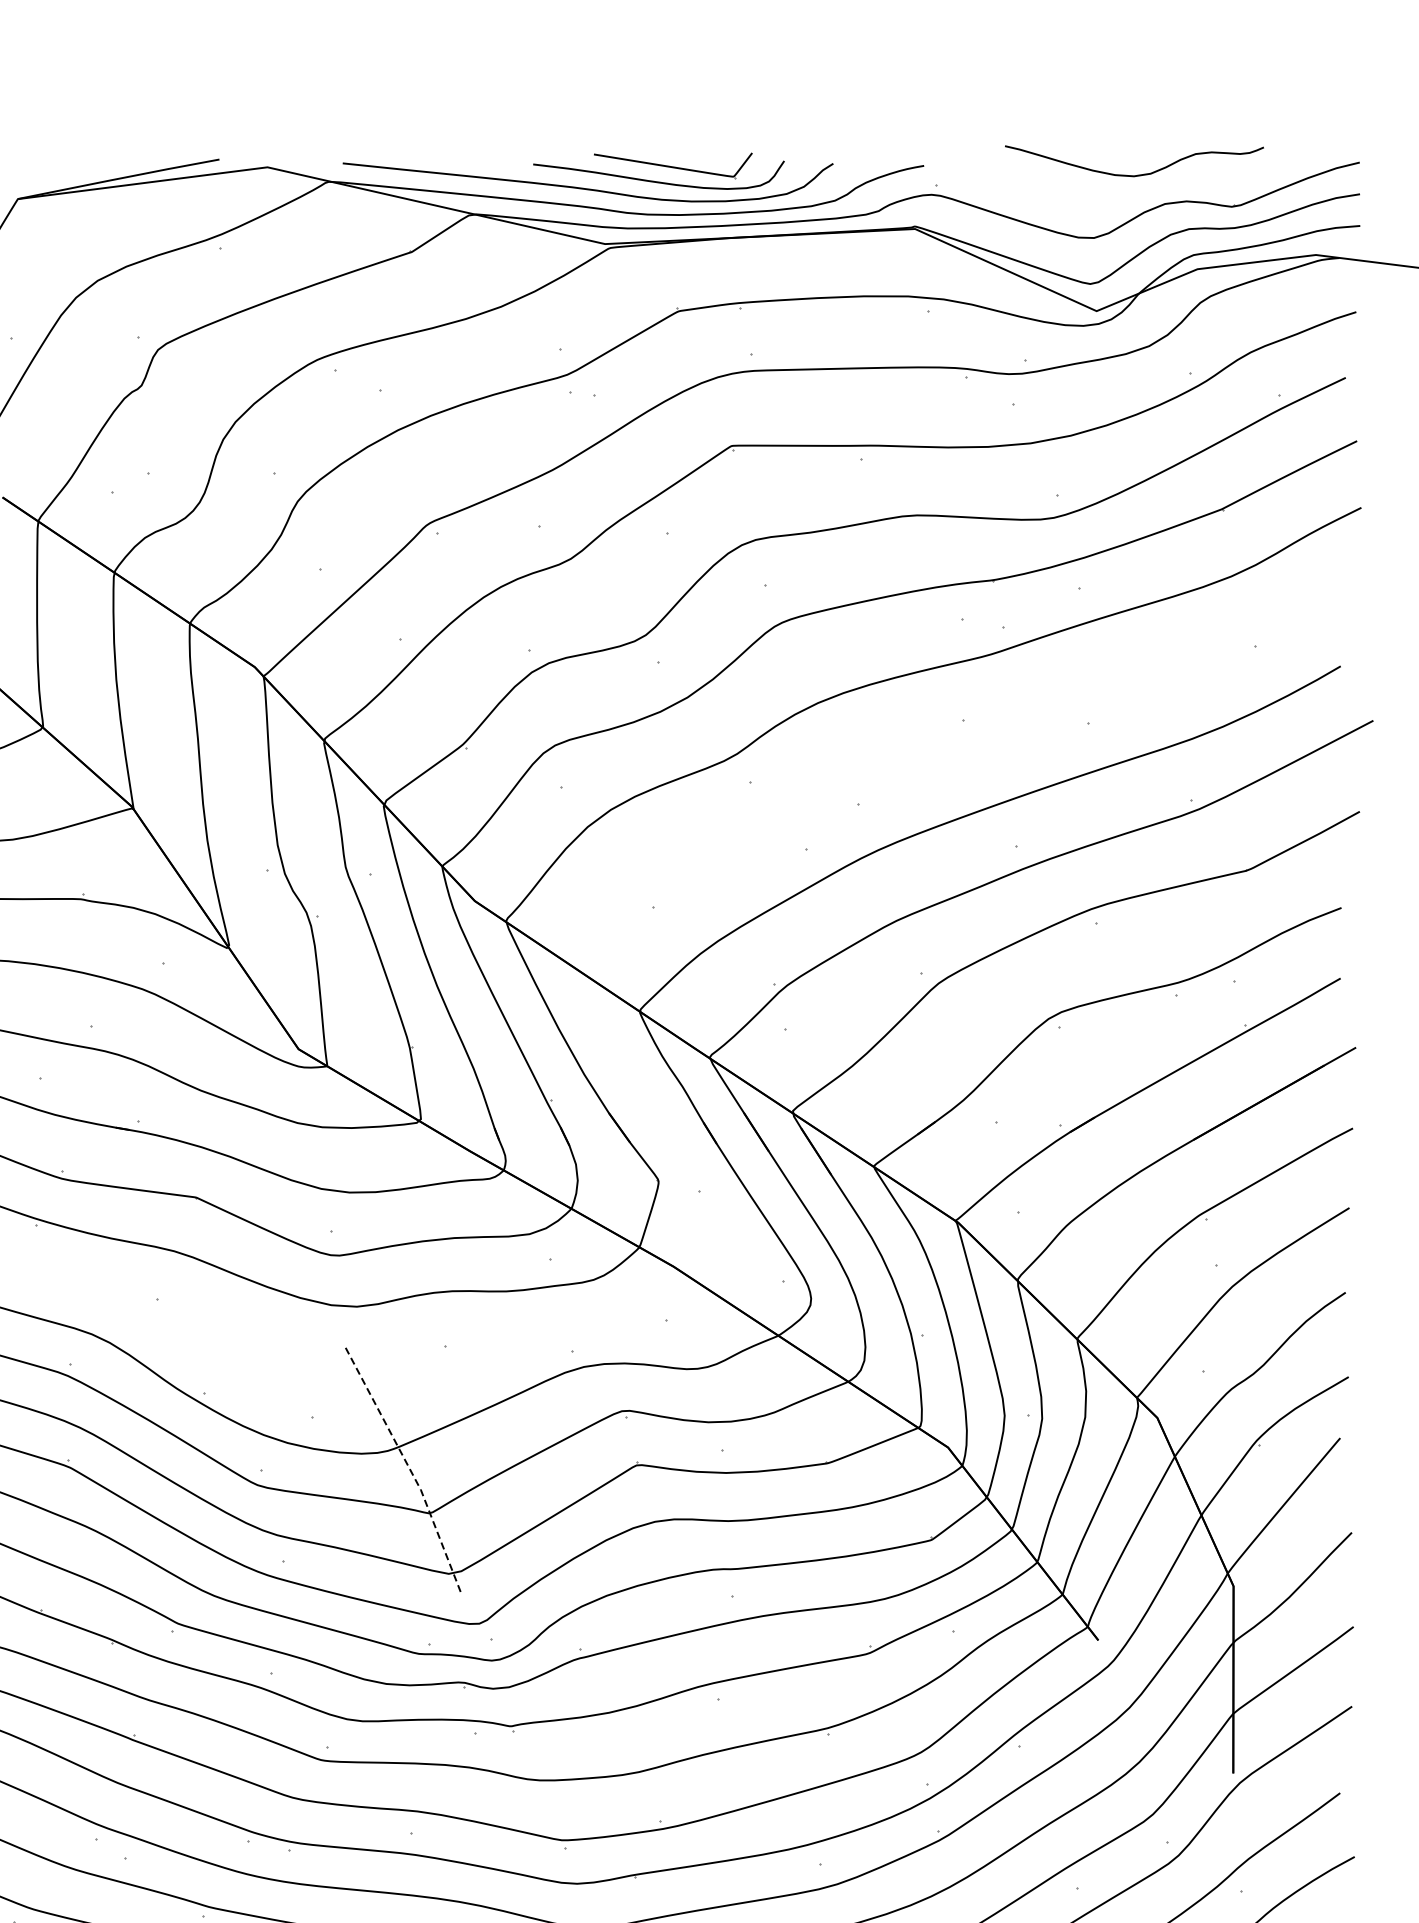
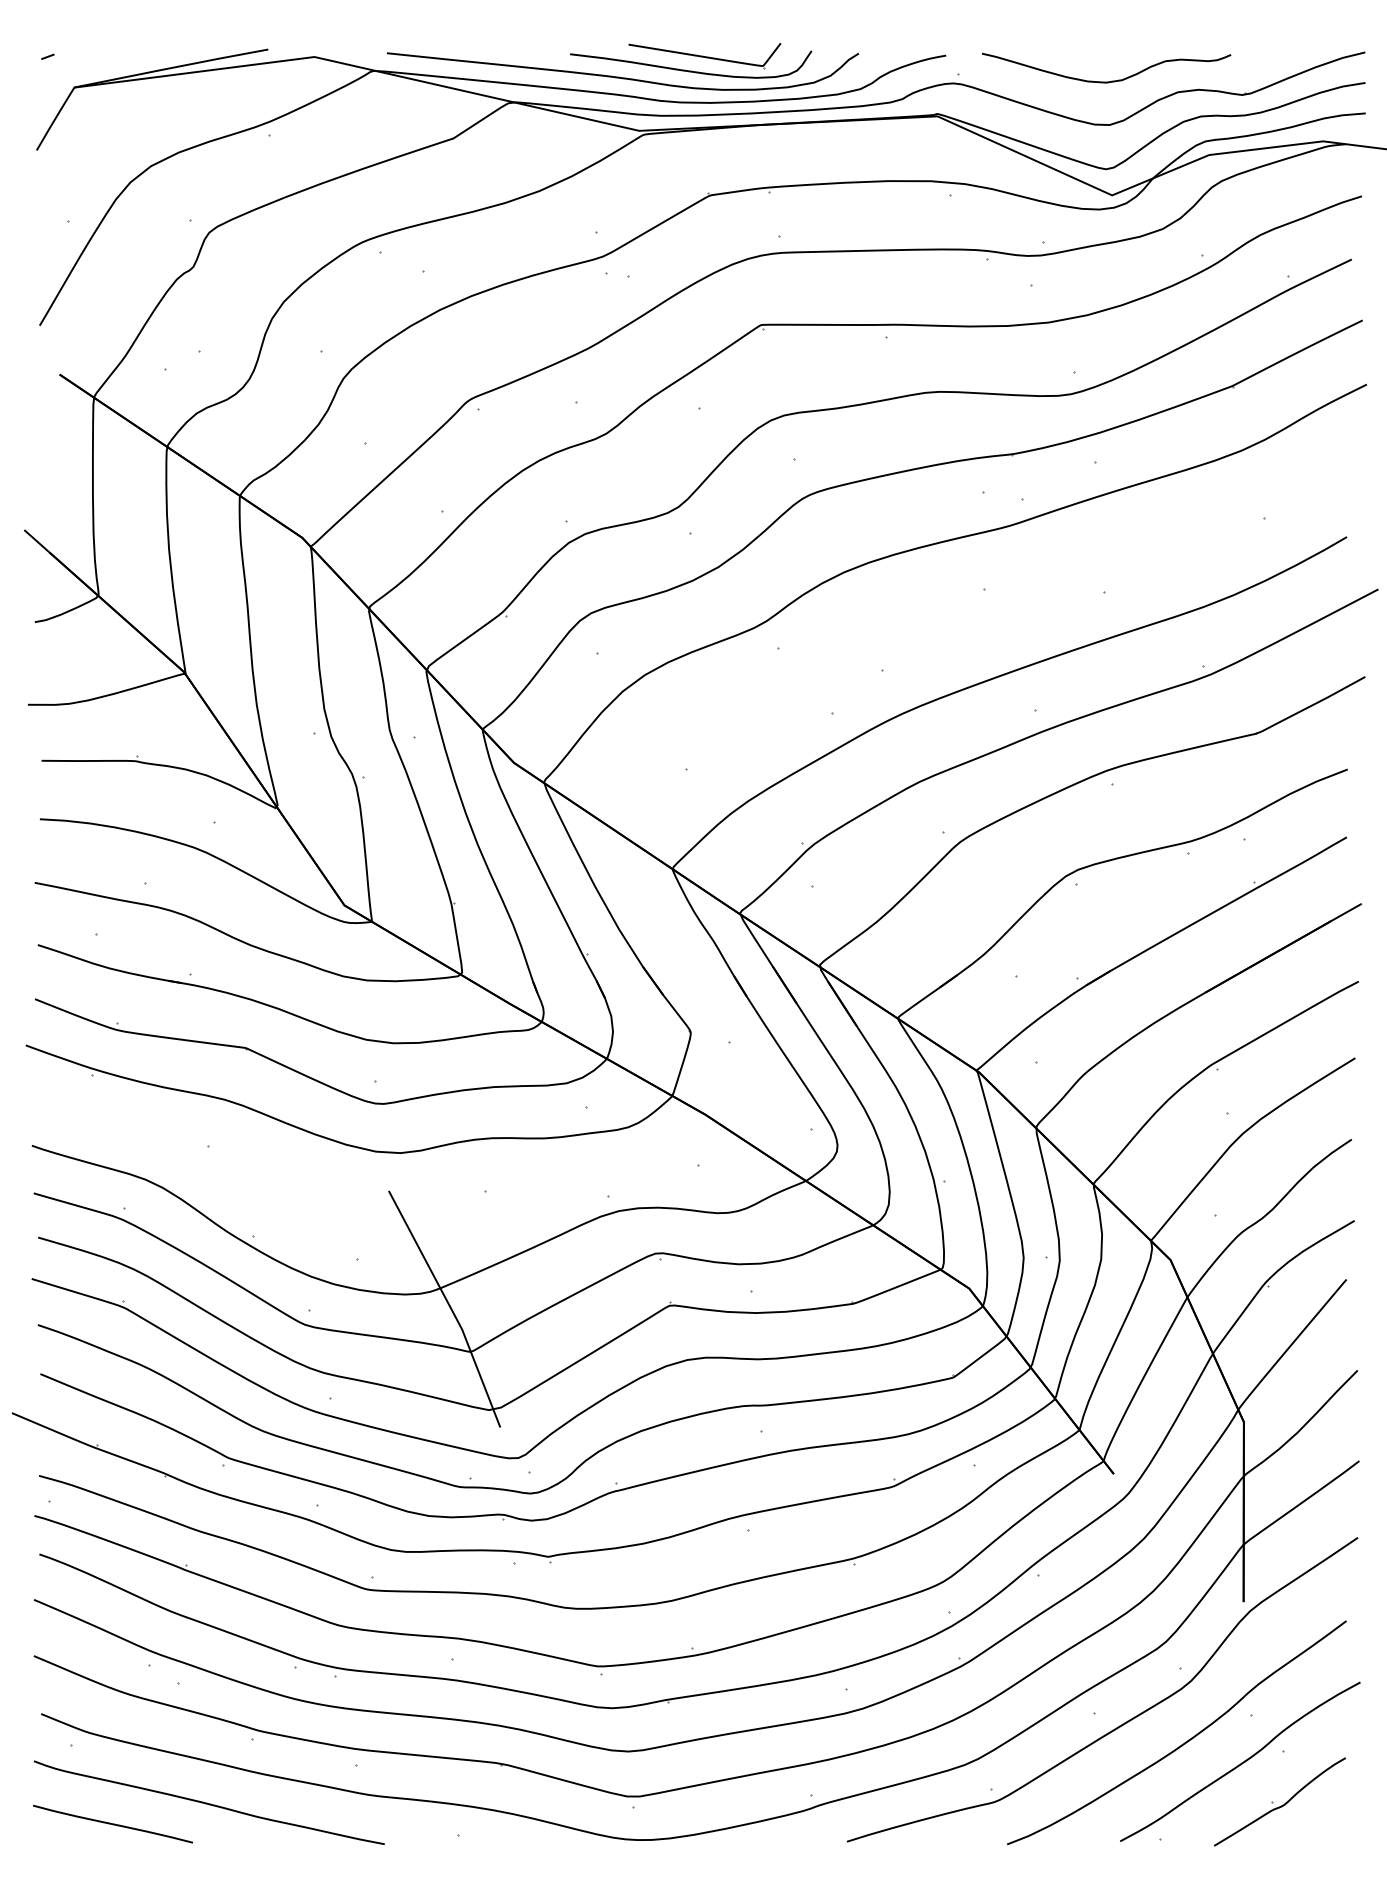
curve: (1139, 174) -> (1111, 80), moved
line: (408, 1467) -> (450, 1307), dashed -> solid

